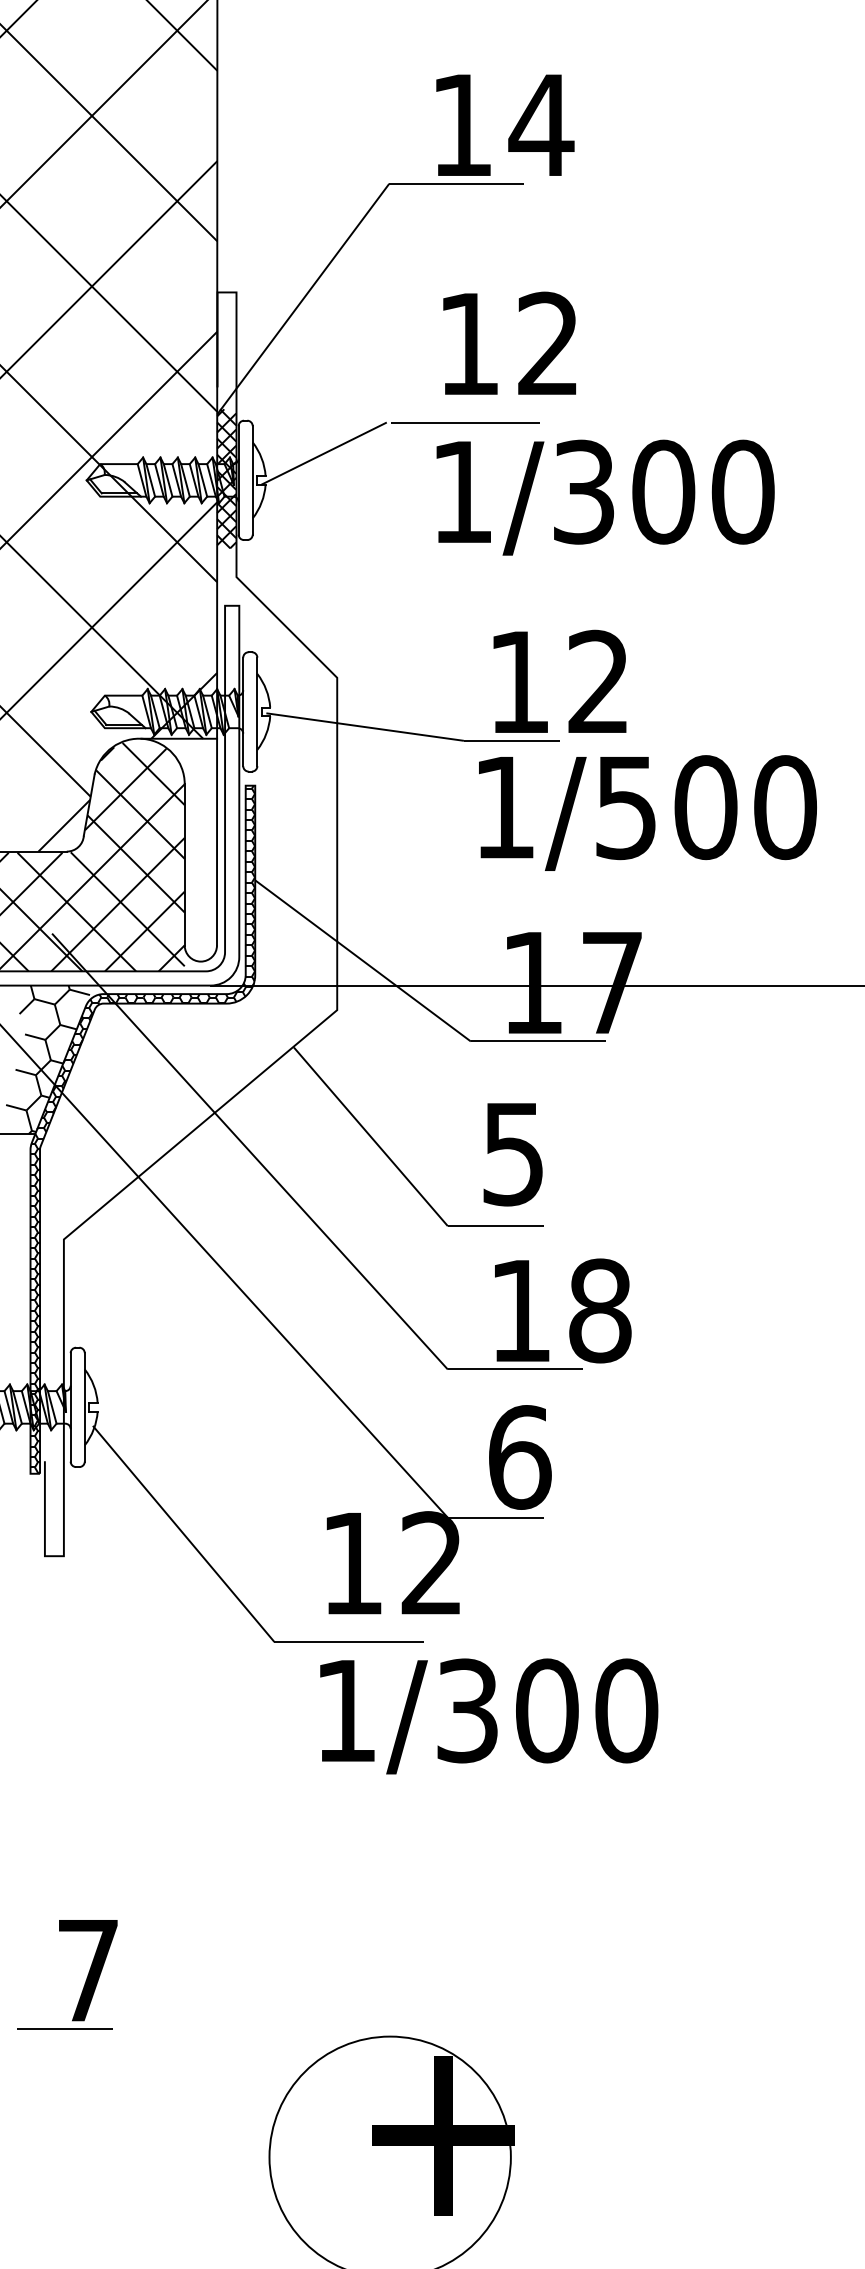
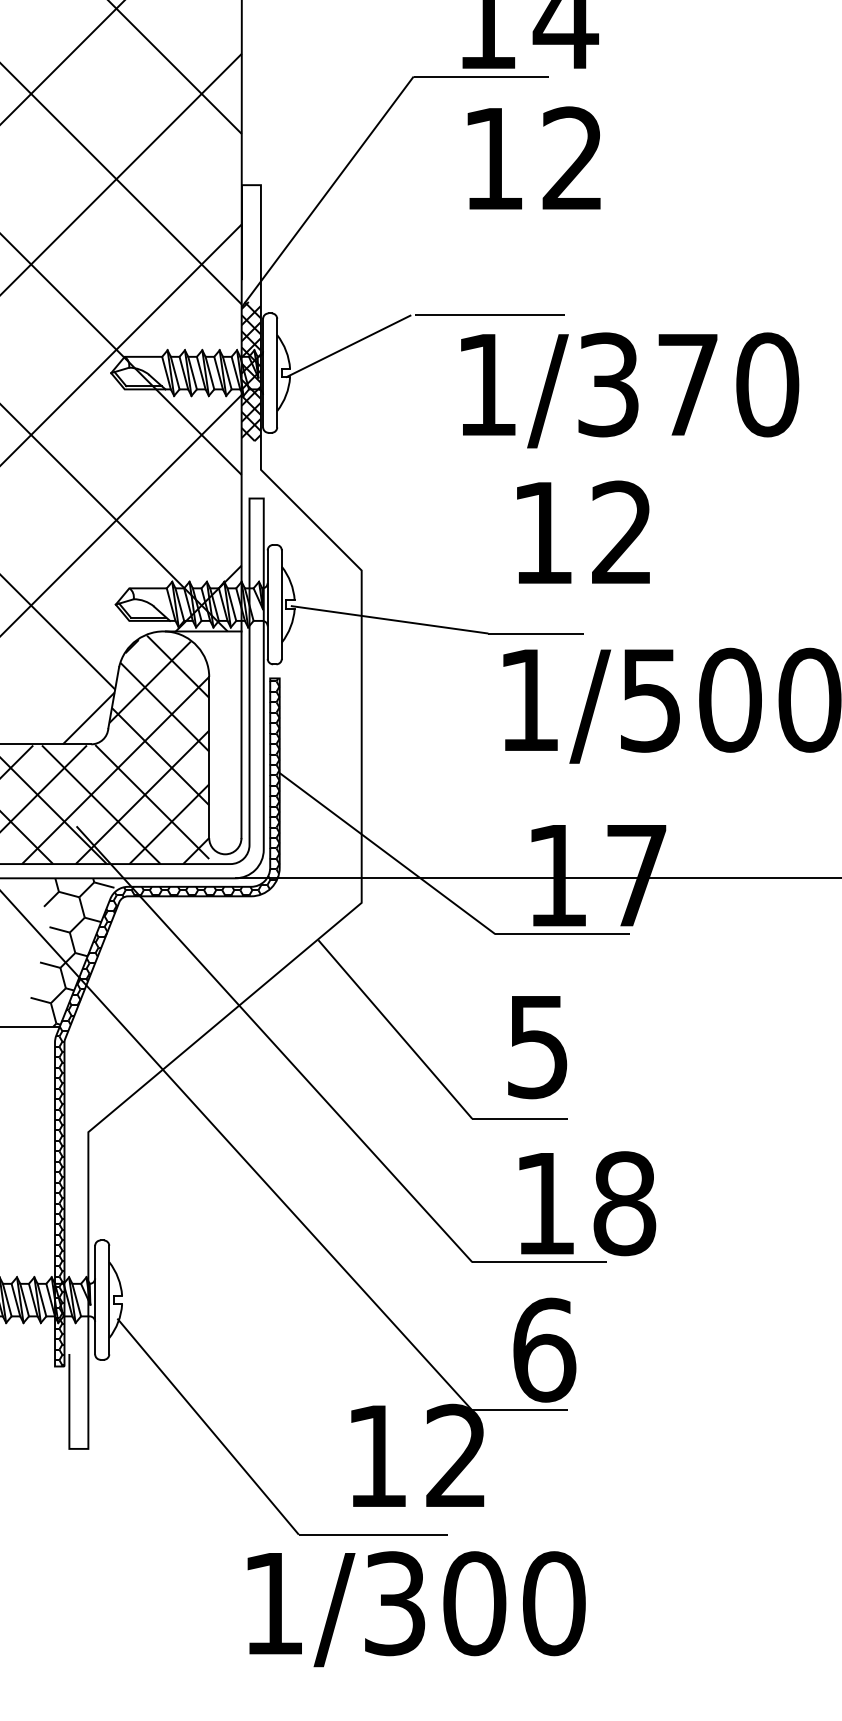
text: (509, 342) -> (533, 157), moved
text: (663, 491) -> (687, 384), 1/300 -> 1/370
text: (559, 680) -> (582, 531), moved
text: (489, 1716) -> (416, 1609), moved

